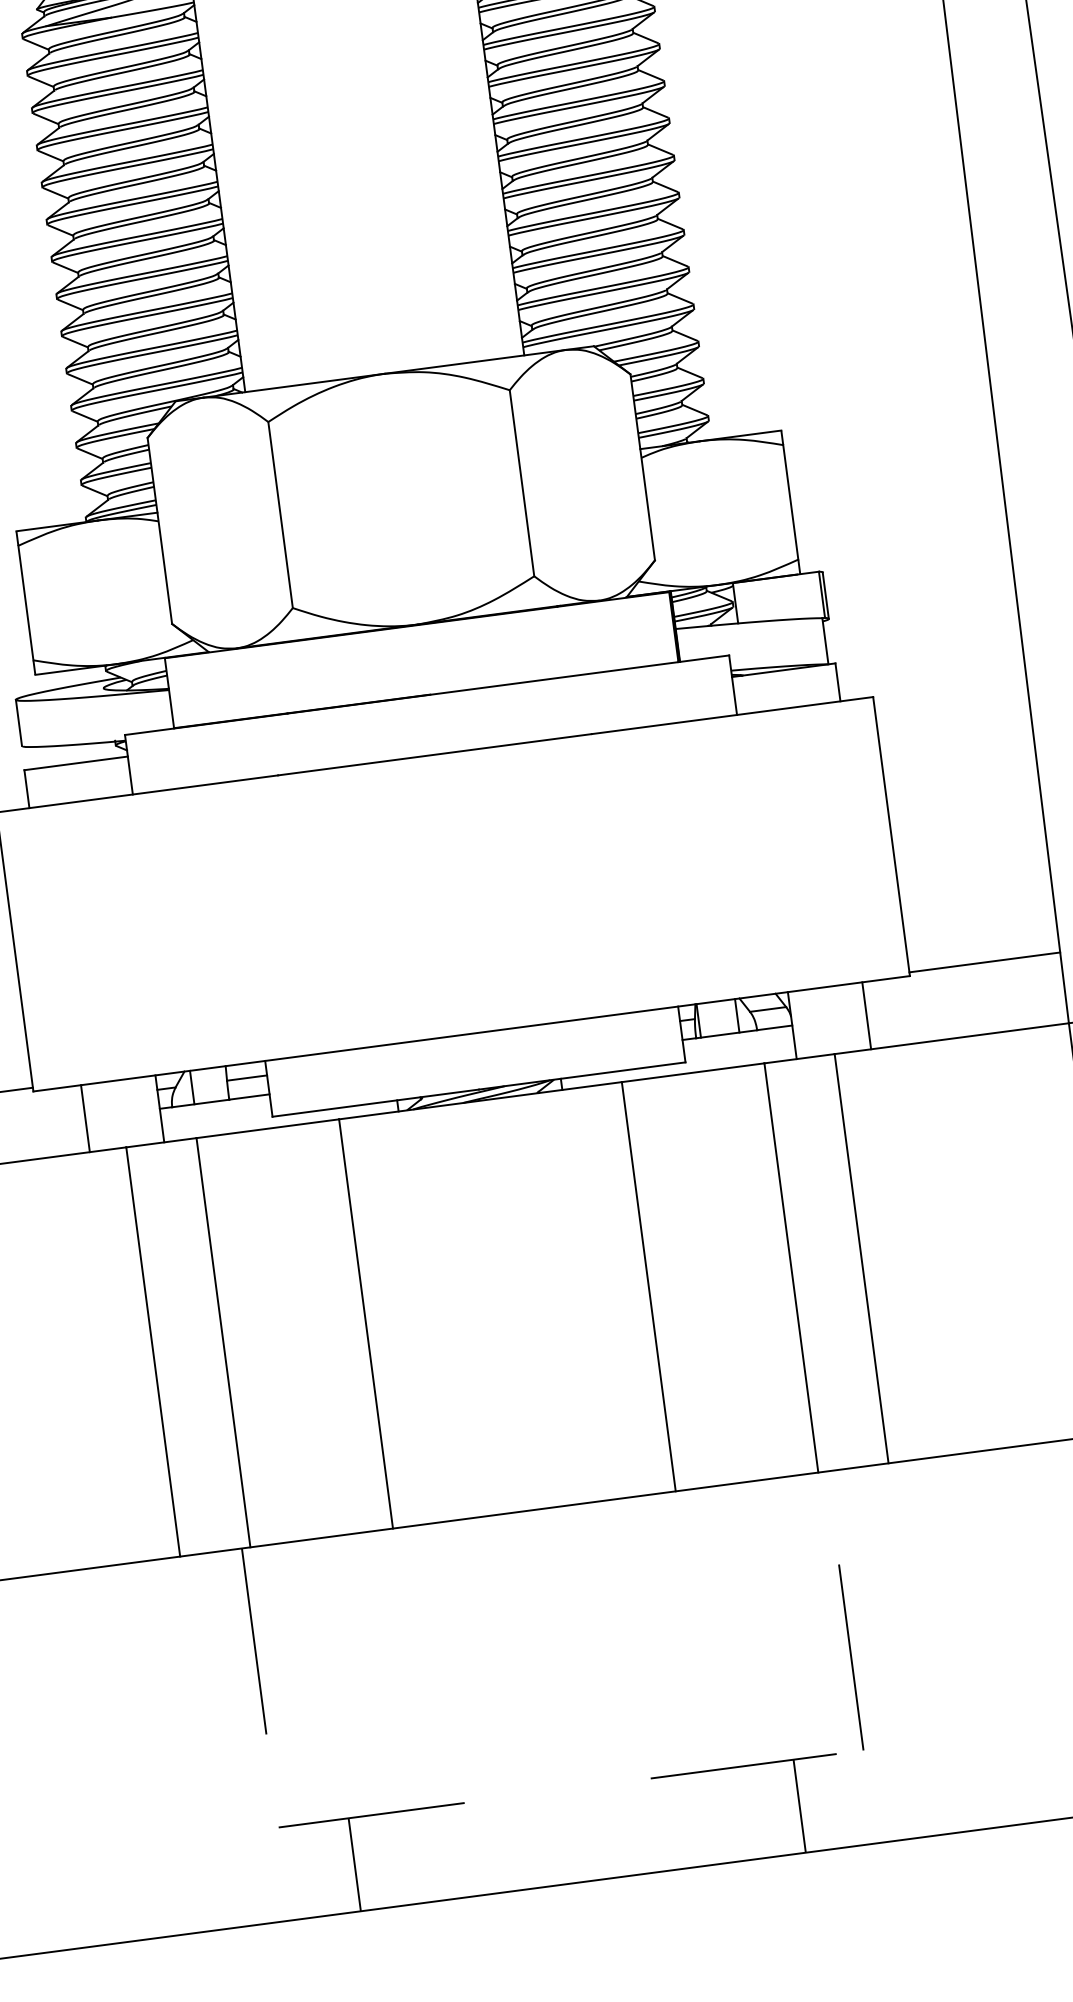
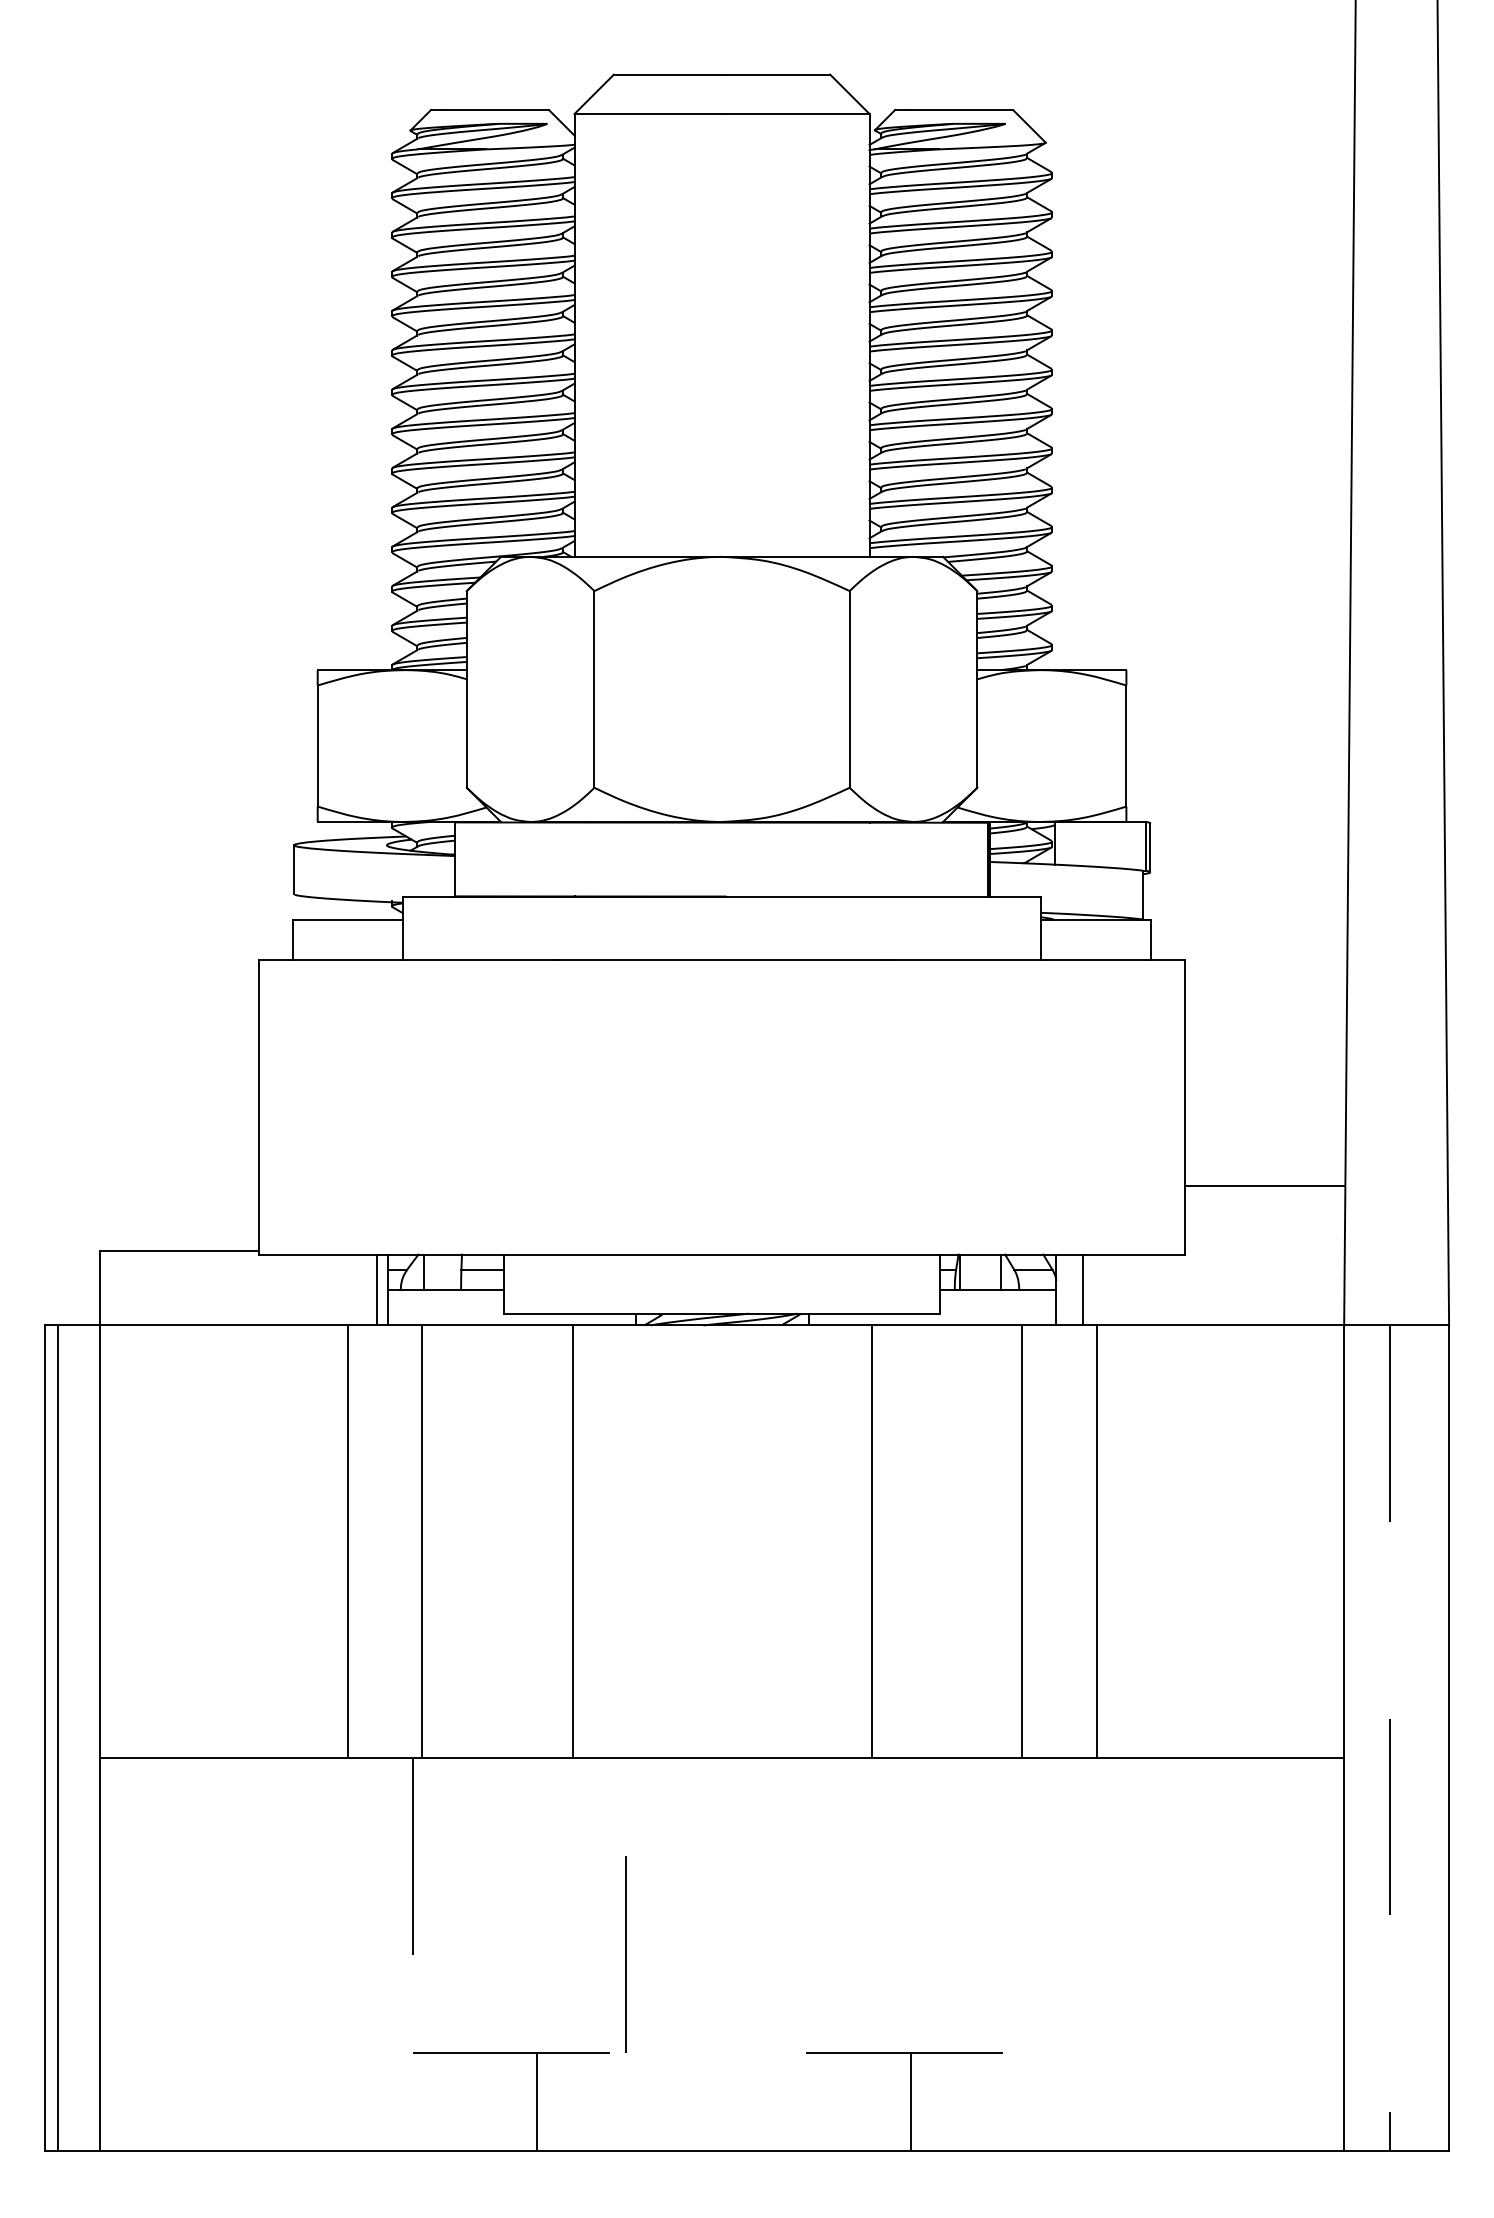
line: (984, 962) -> (1264, 1185), moved
line: (867, 1015) -> (1083, 1289), moved
line: (85, 1118) -> (377, 1289), moved
line: (850, 1657) -> (625, 1954), moved
line: (799, 1806) -> (911, 2102), moved
line: (354, 1865) -> (536, 2102), moved

